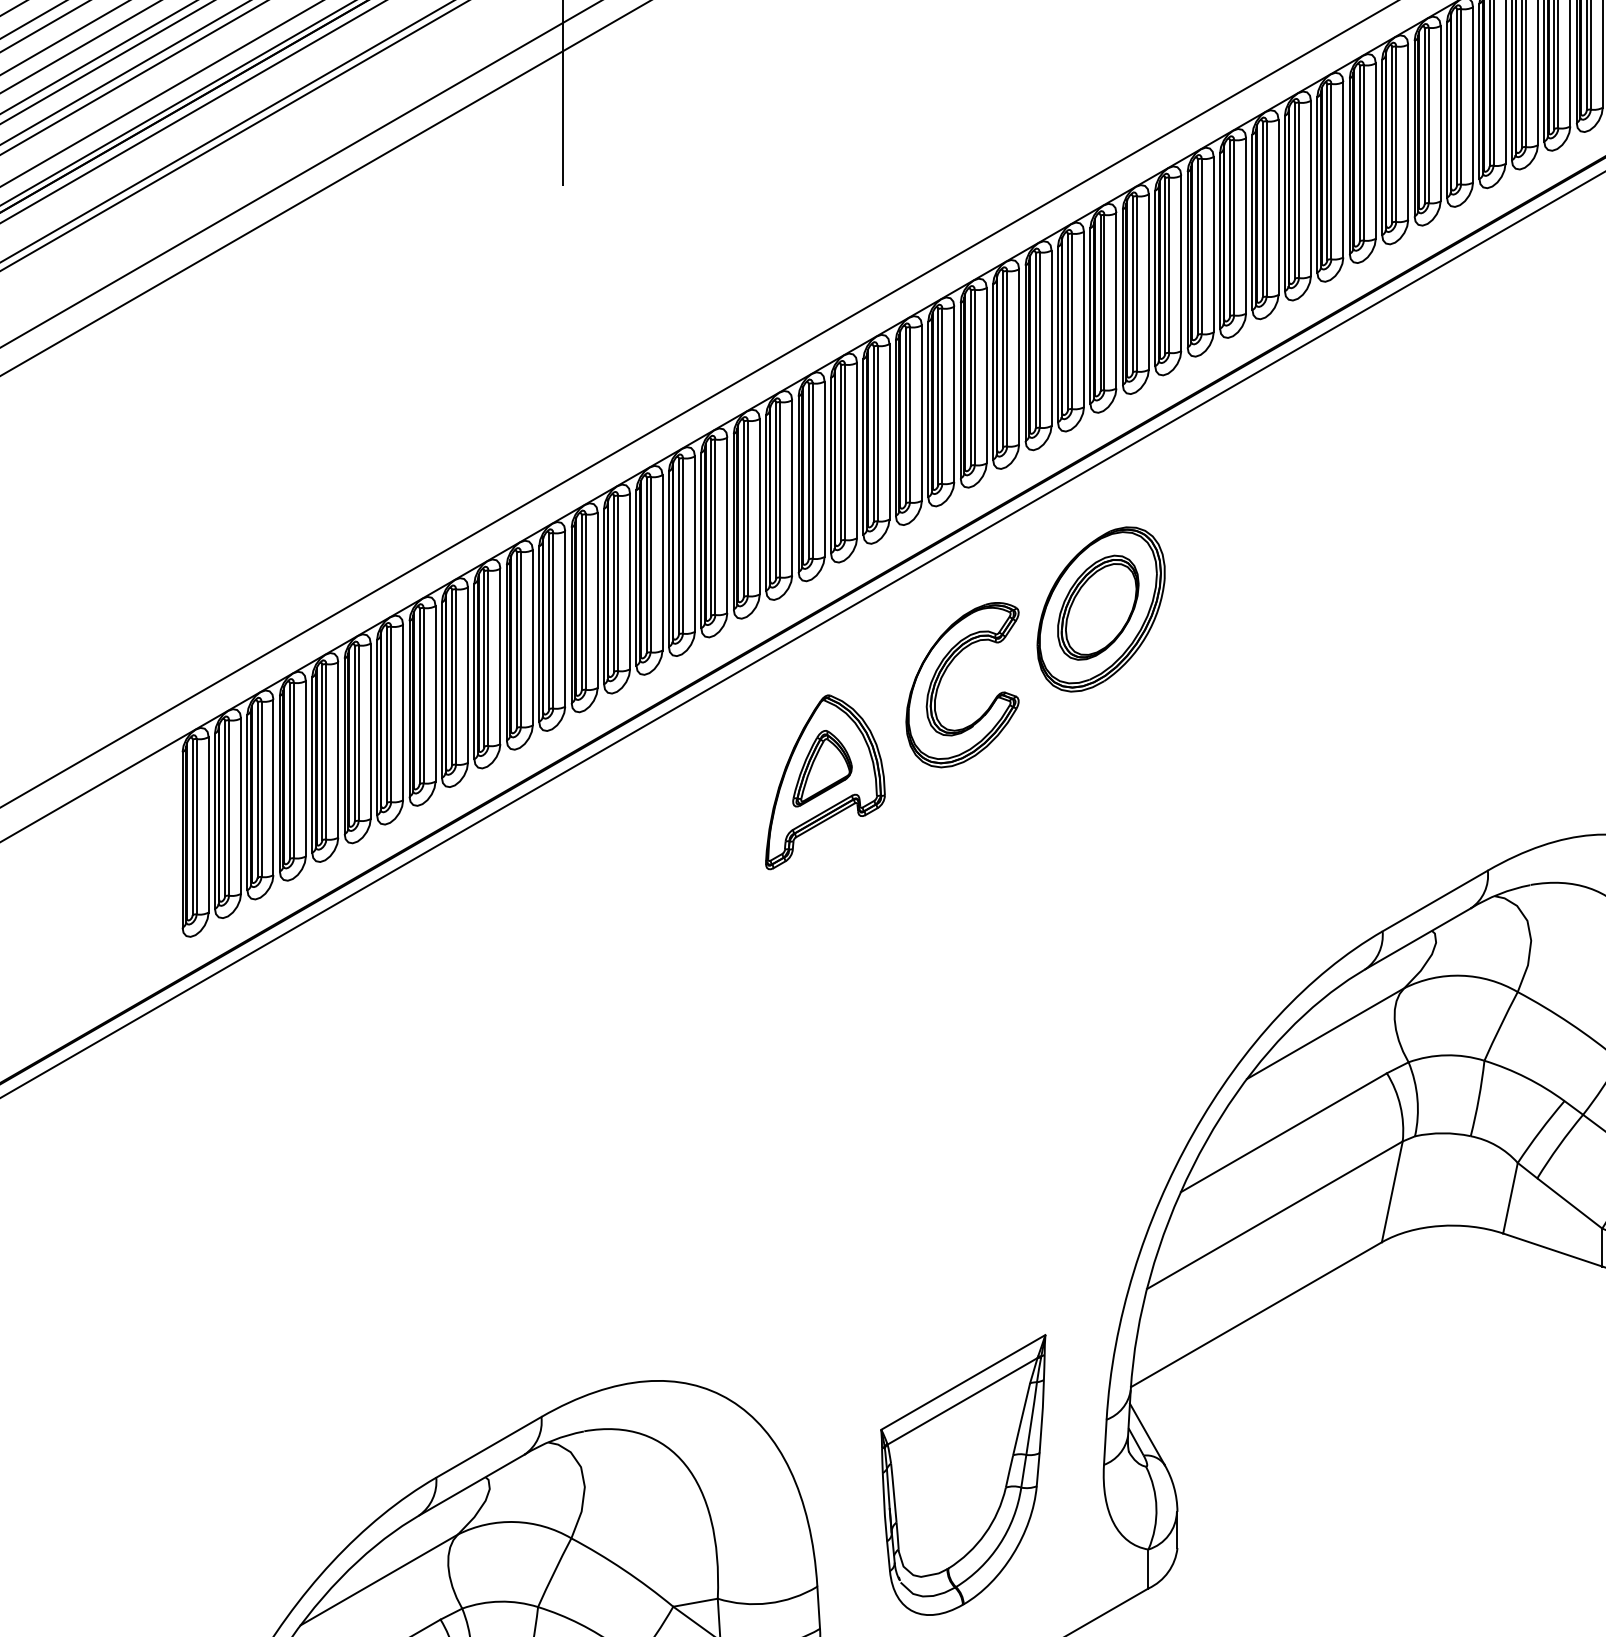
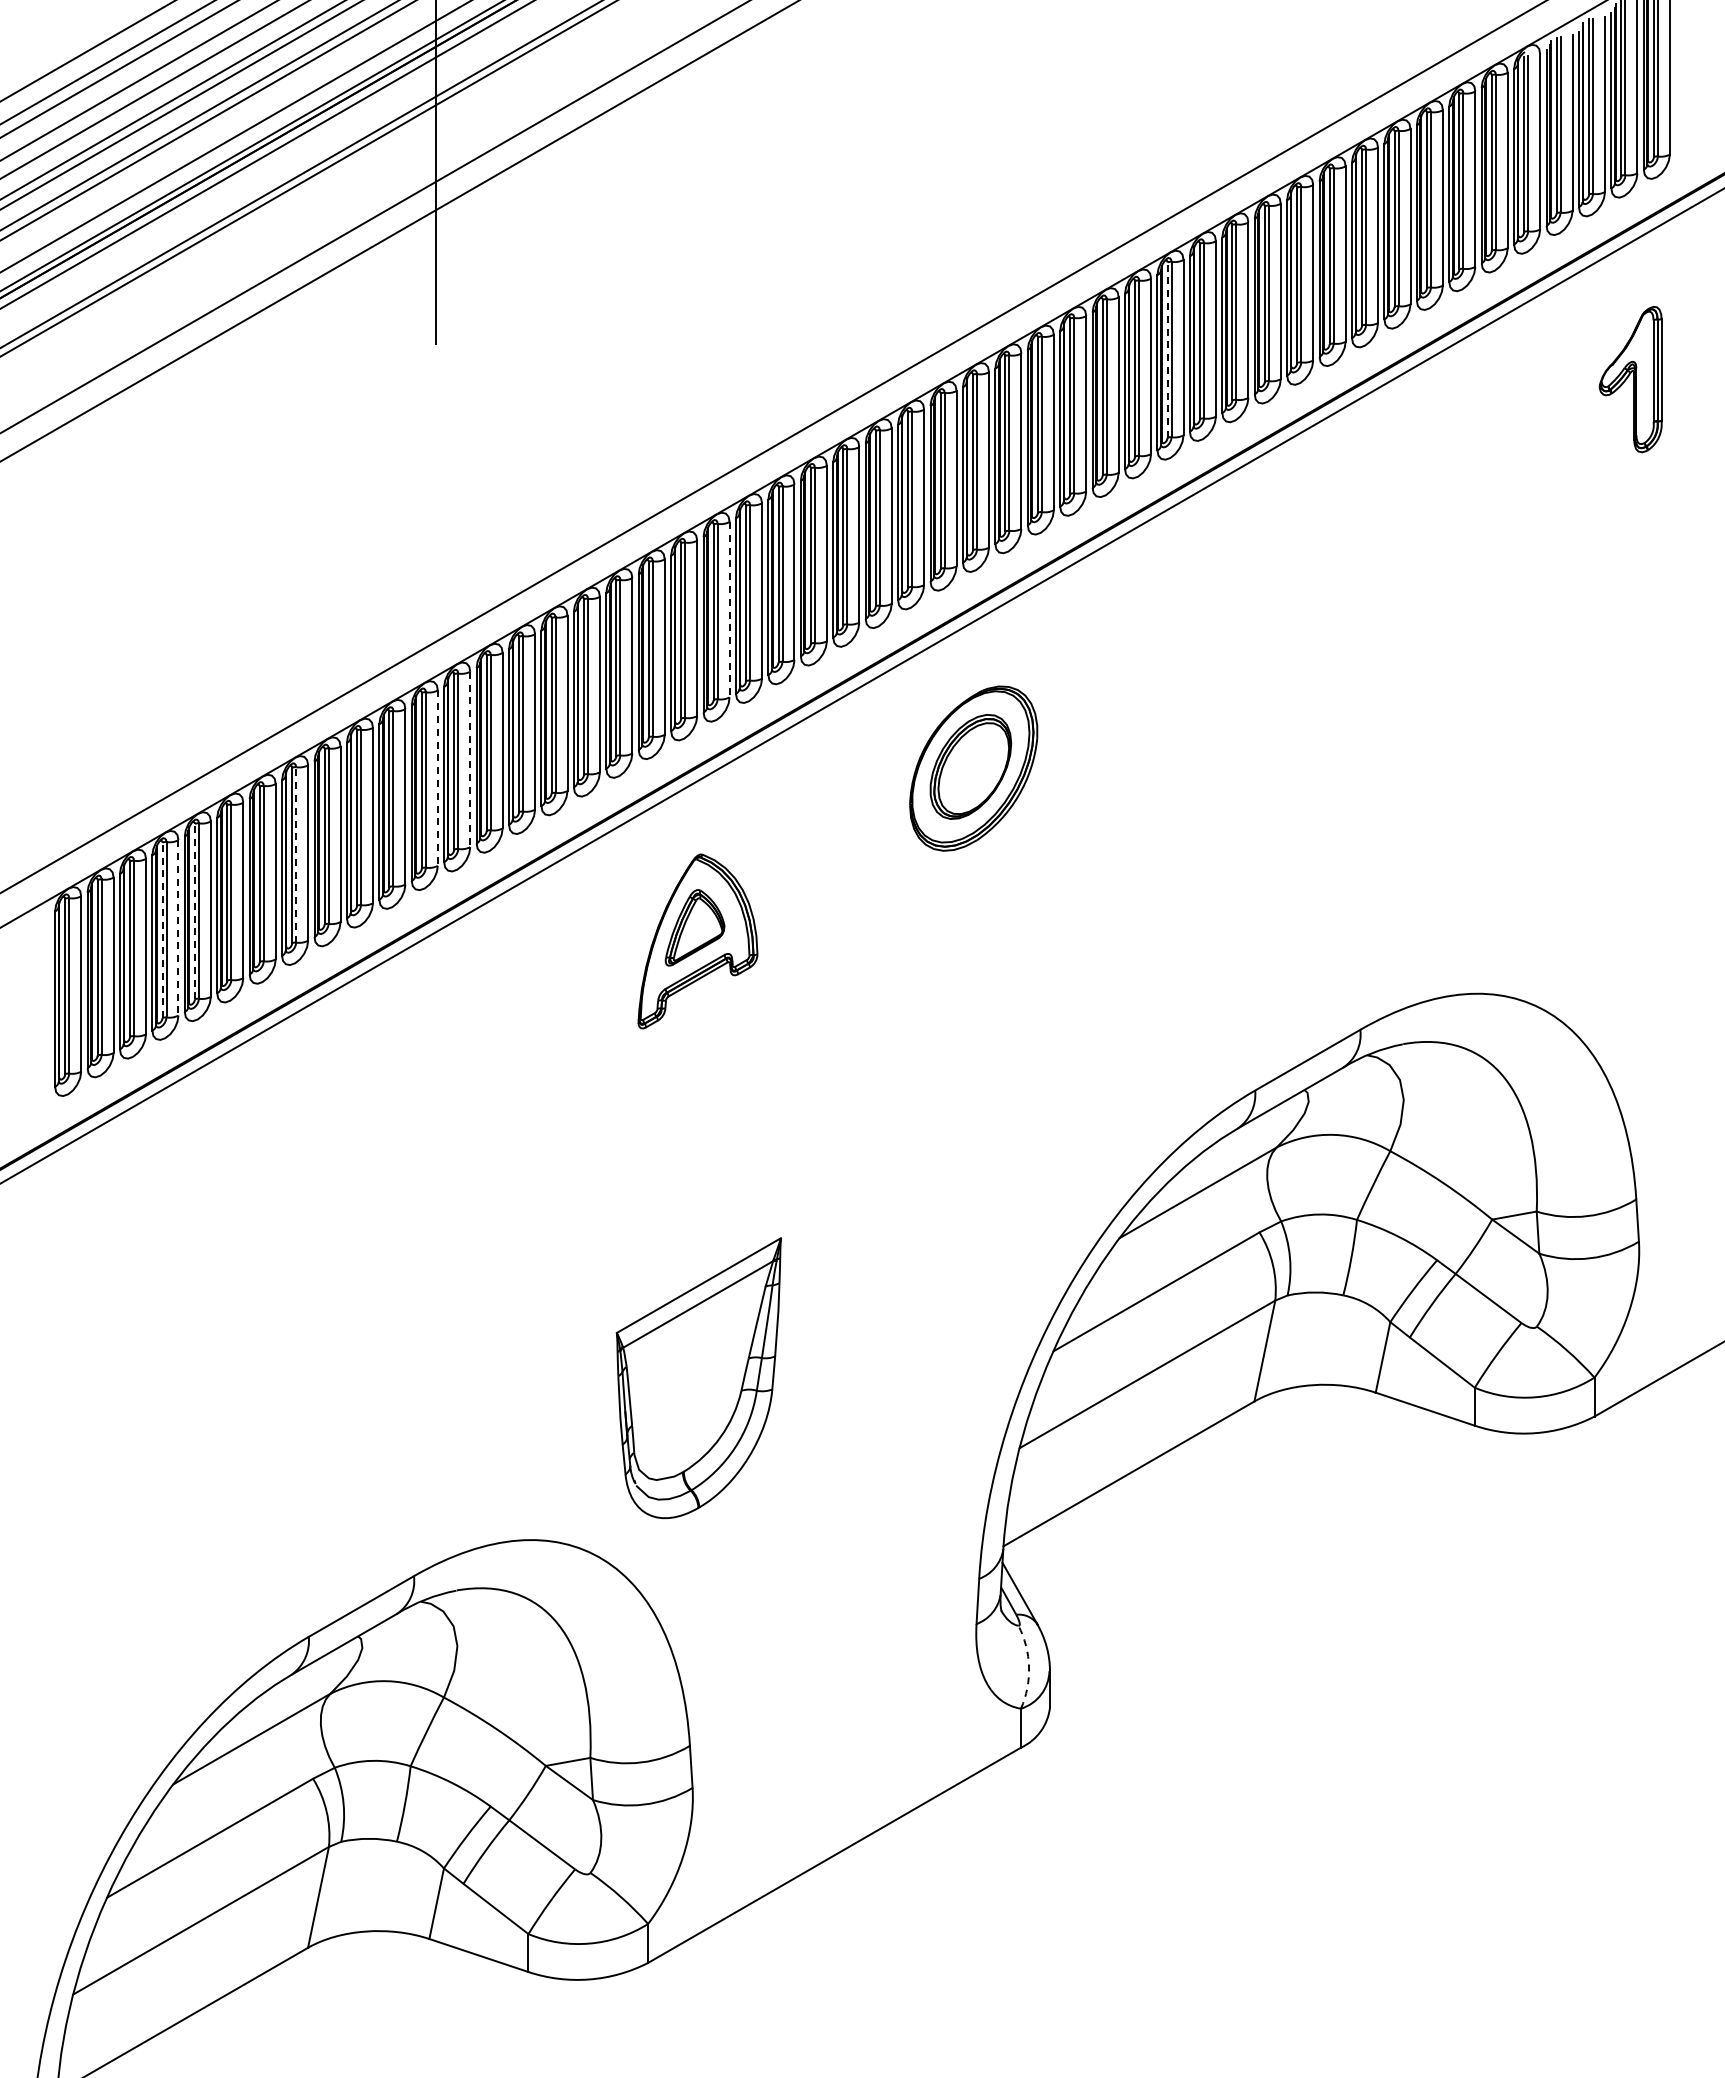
line: (1294, 191) -> (1167, 350), solid -> dashed
line: (856, 450) -> (729, 609), solid -> dashed
line: (597, 600) -> (470, 759), solid -> dashed
line: (564, 619) -> (437, 778), solid -> dashed
part: (943, 675) -> (816, 834), removed
line: (423, 695) -> (296, 854), solid -> dashed
line: (321, 752) -> (194, 911), solid -> dashed
line: (305, 768) -> (178, 927), solid -> dashed
line: (289, 771) -> (162, 930), solid -> dashed
part: (962, 1475) -> (698, 1378), moved
arc: (1156, 1507) -> (1029, 1666), solid -> dashed

